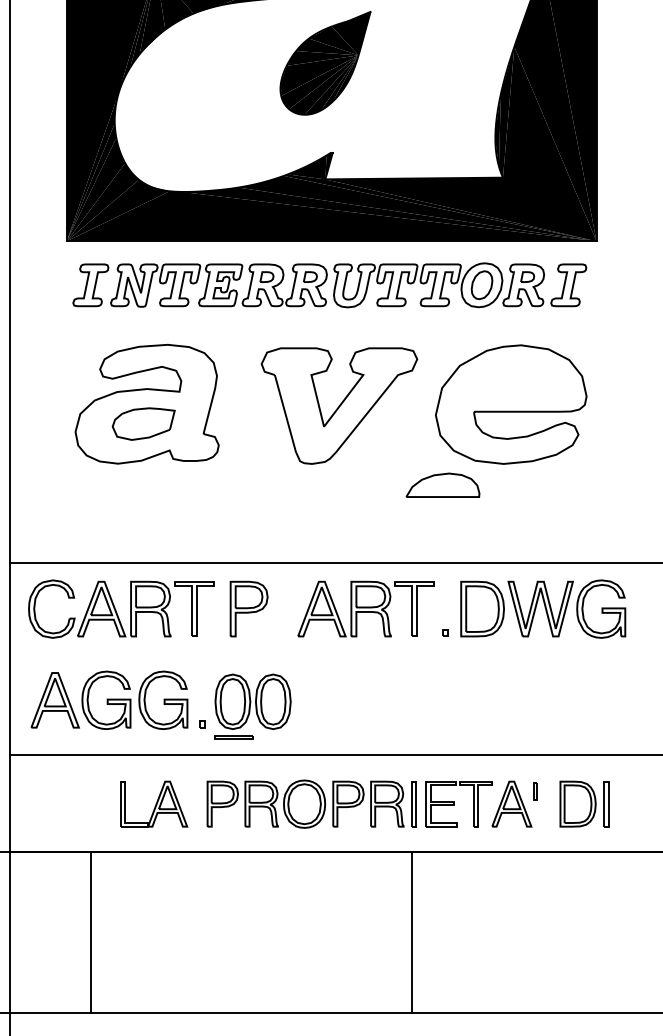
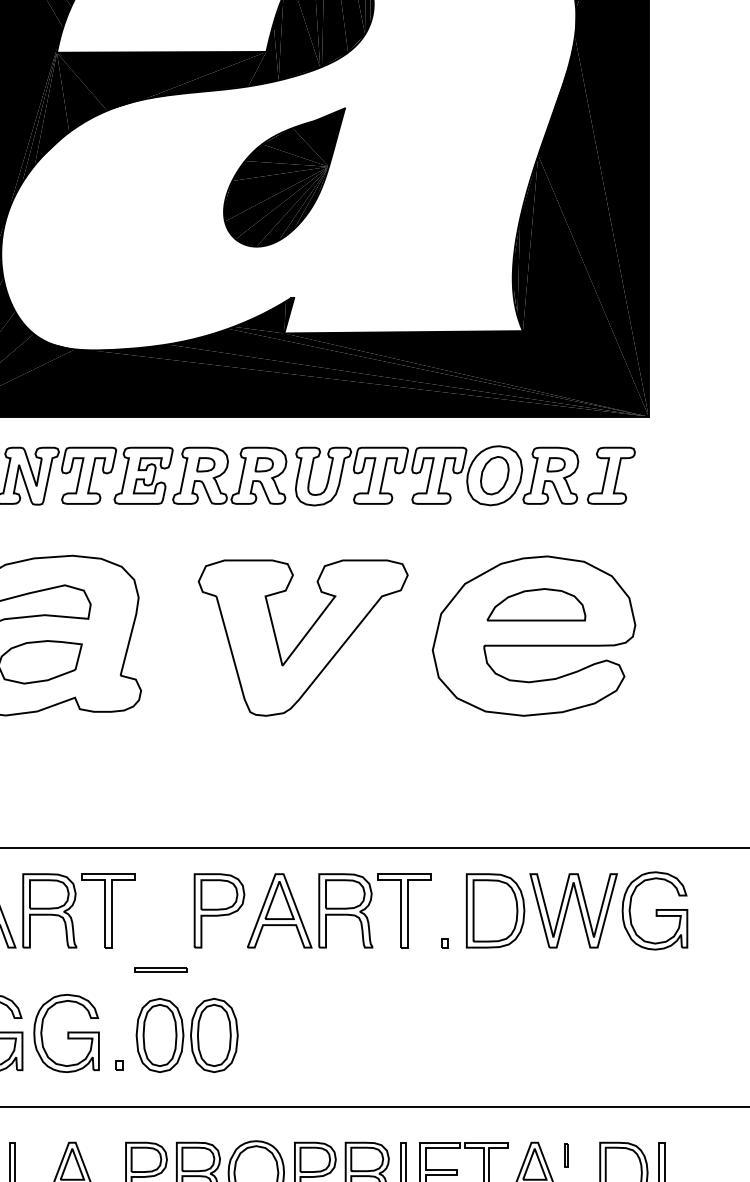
part: (442, 484) -> (535, 603), moved
part: (248, 608) -> (218, 910), moved
line: (233, 736) -> (160, 967), moved

